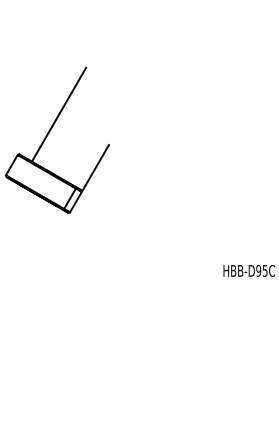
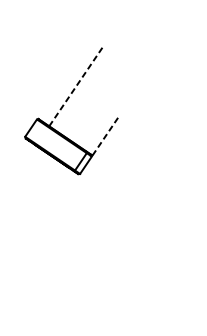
line: (59, 114) -> (76, 85), solid -> dashed
line: (95, 167) -> (105, 135), solid -> dashed

